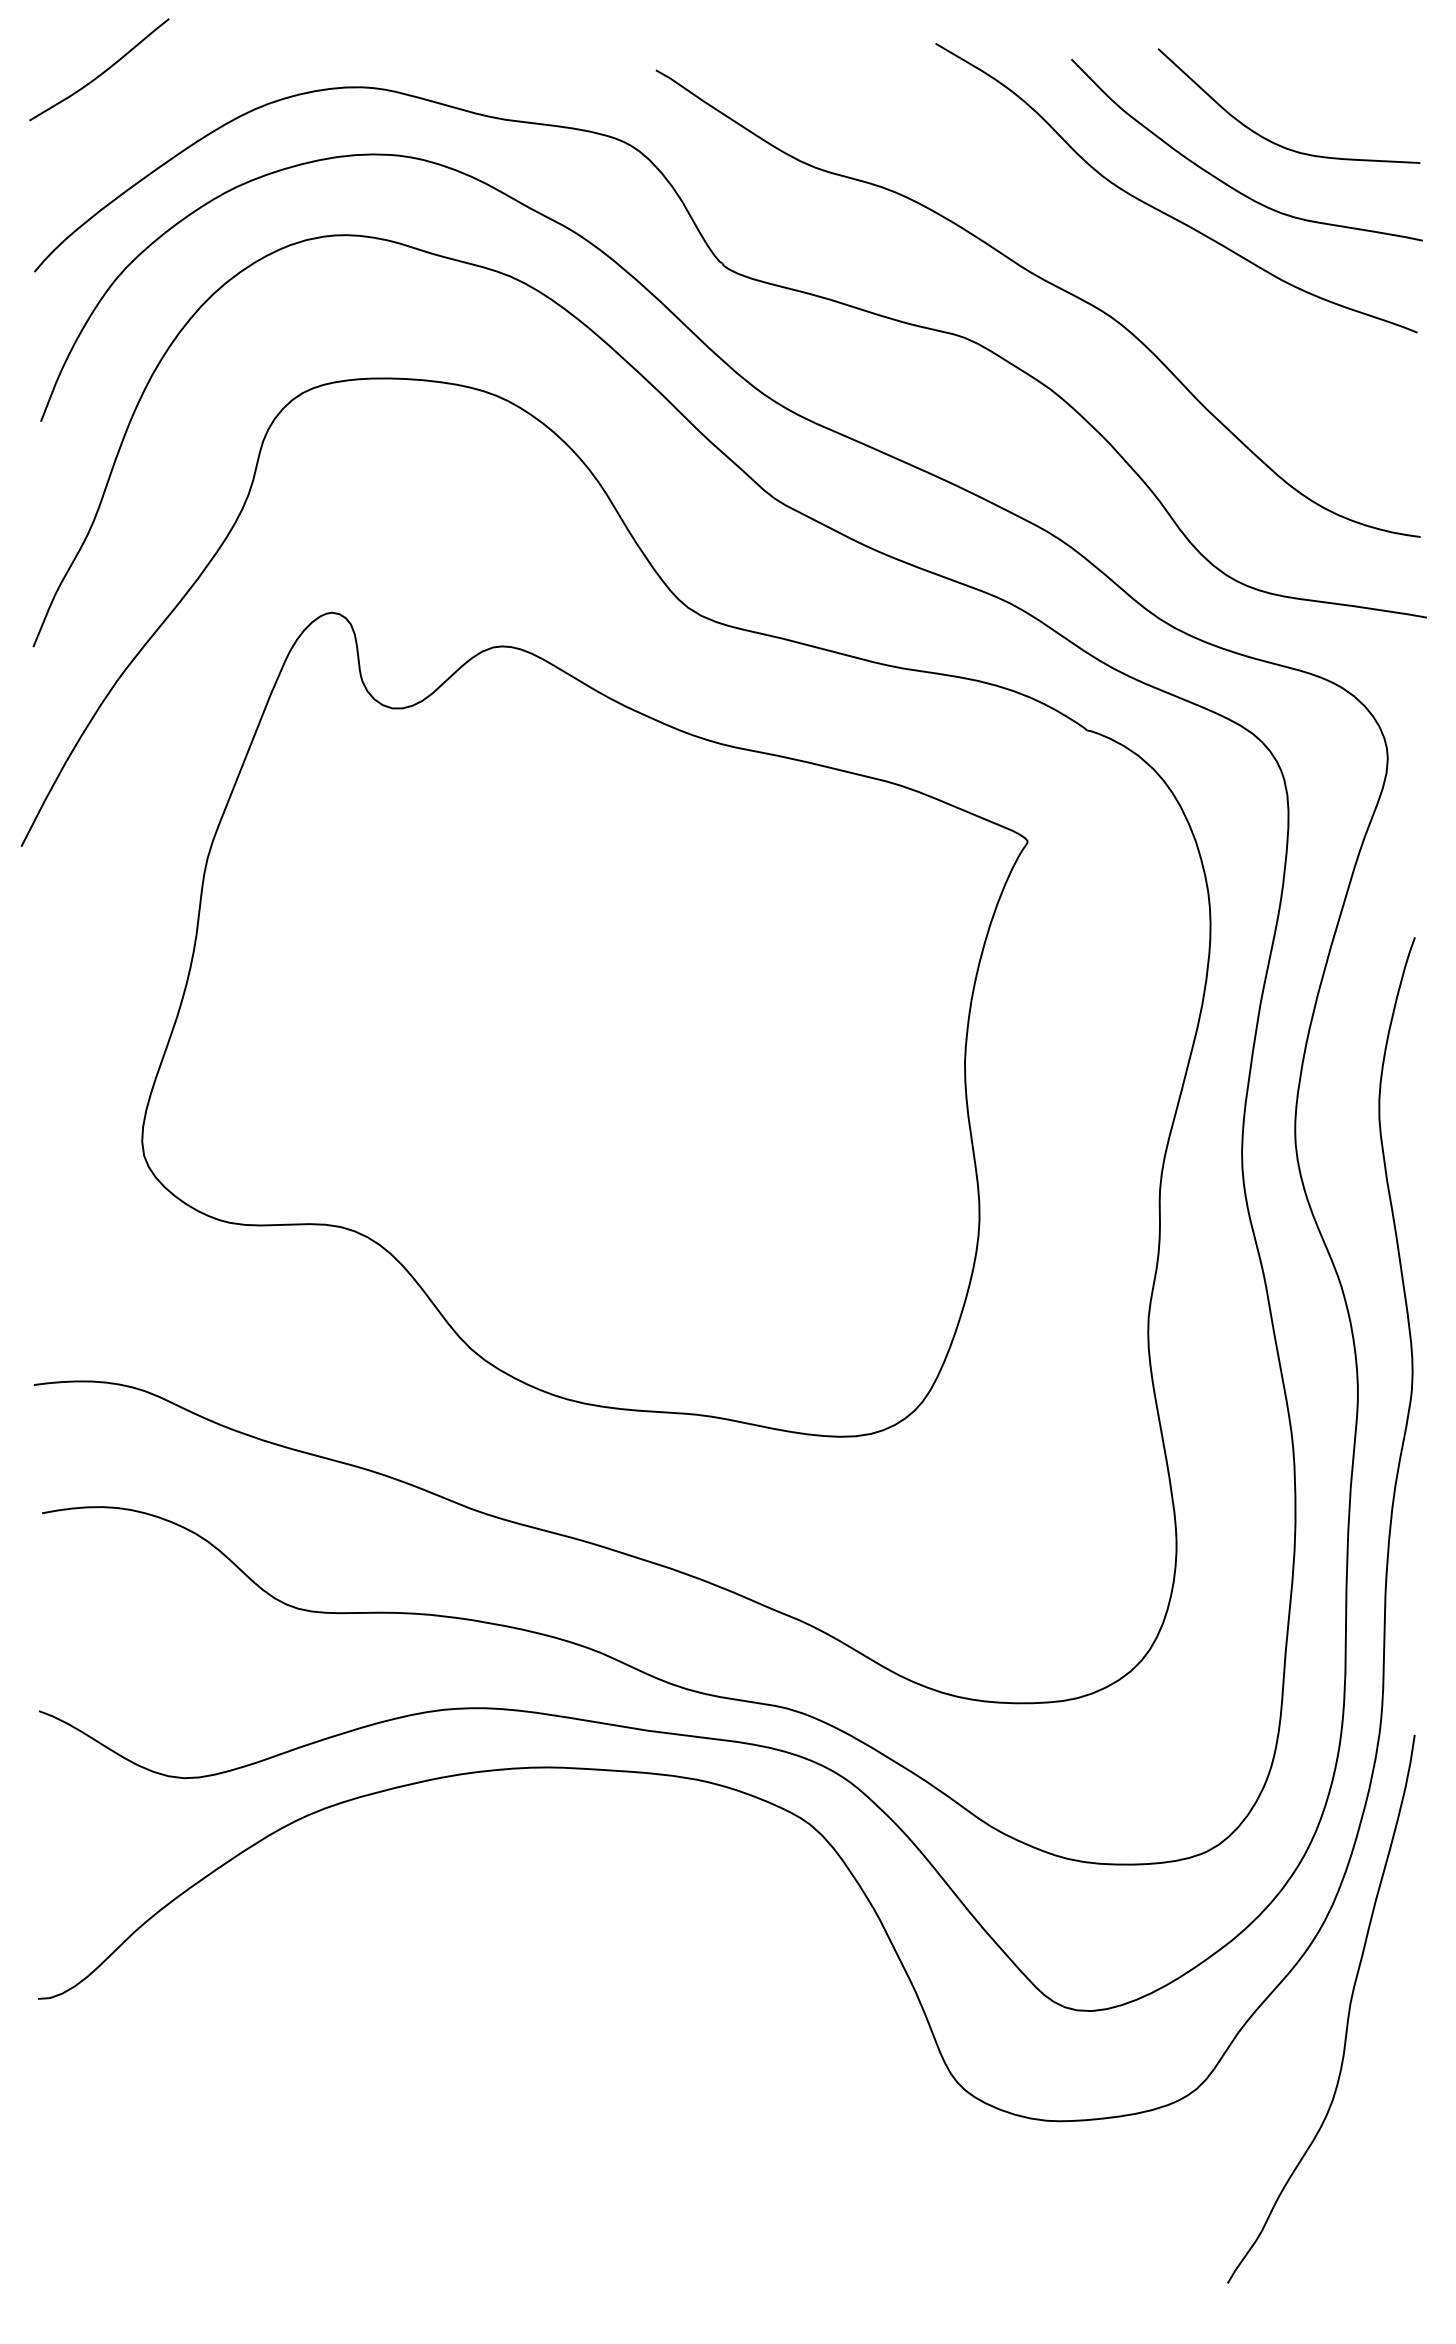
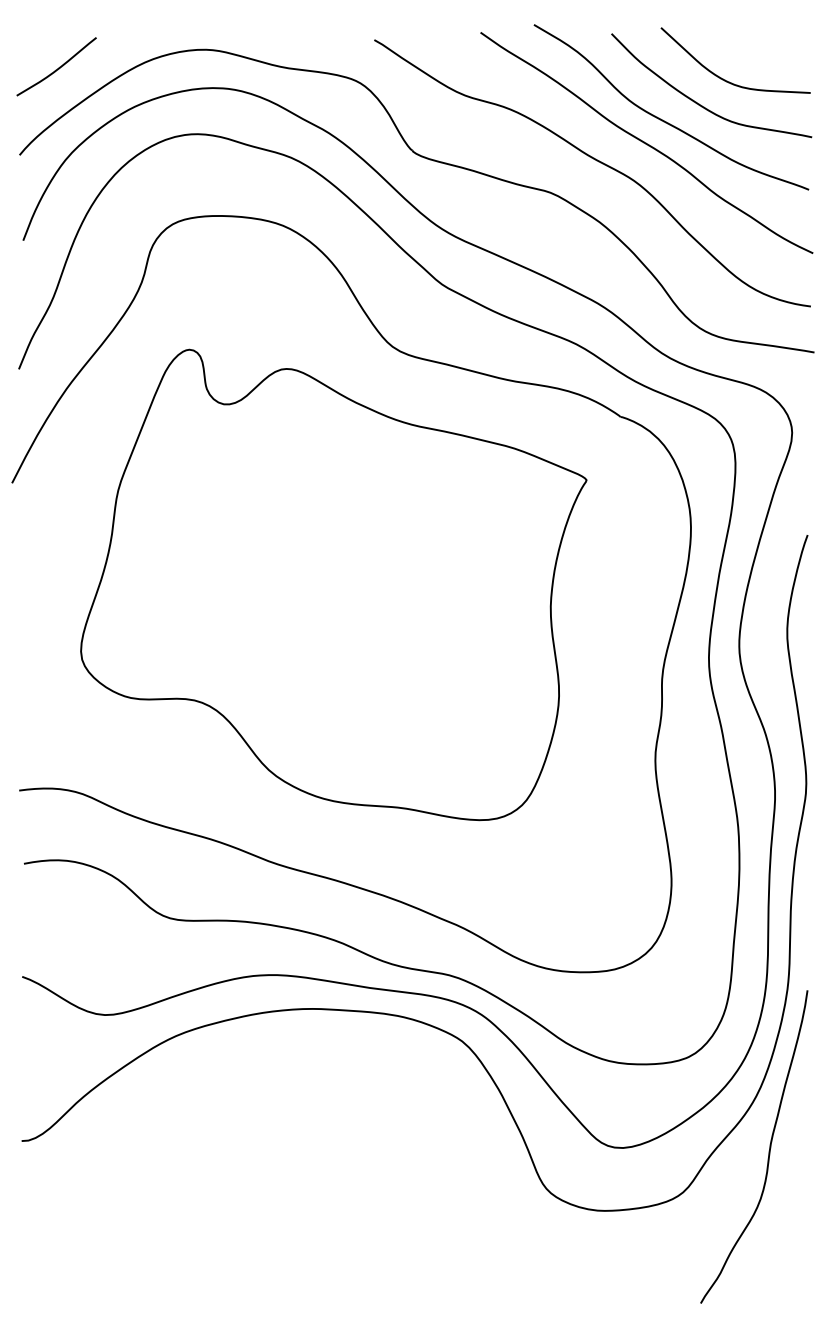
curve: (102, 71) -> (58, 67), moved
curve: (1132, 249) -> (646, 142), added

